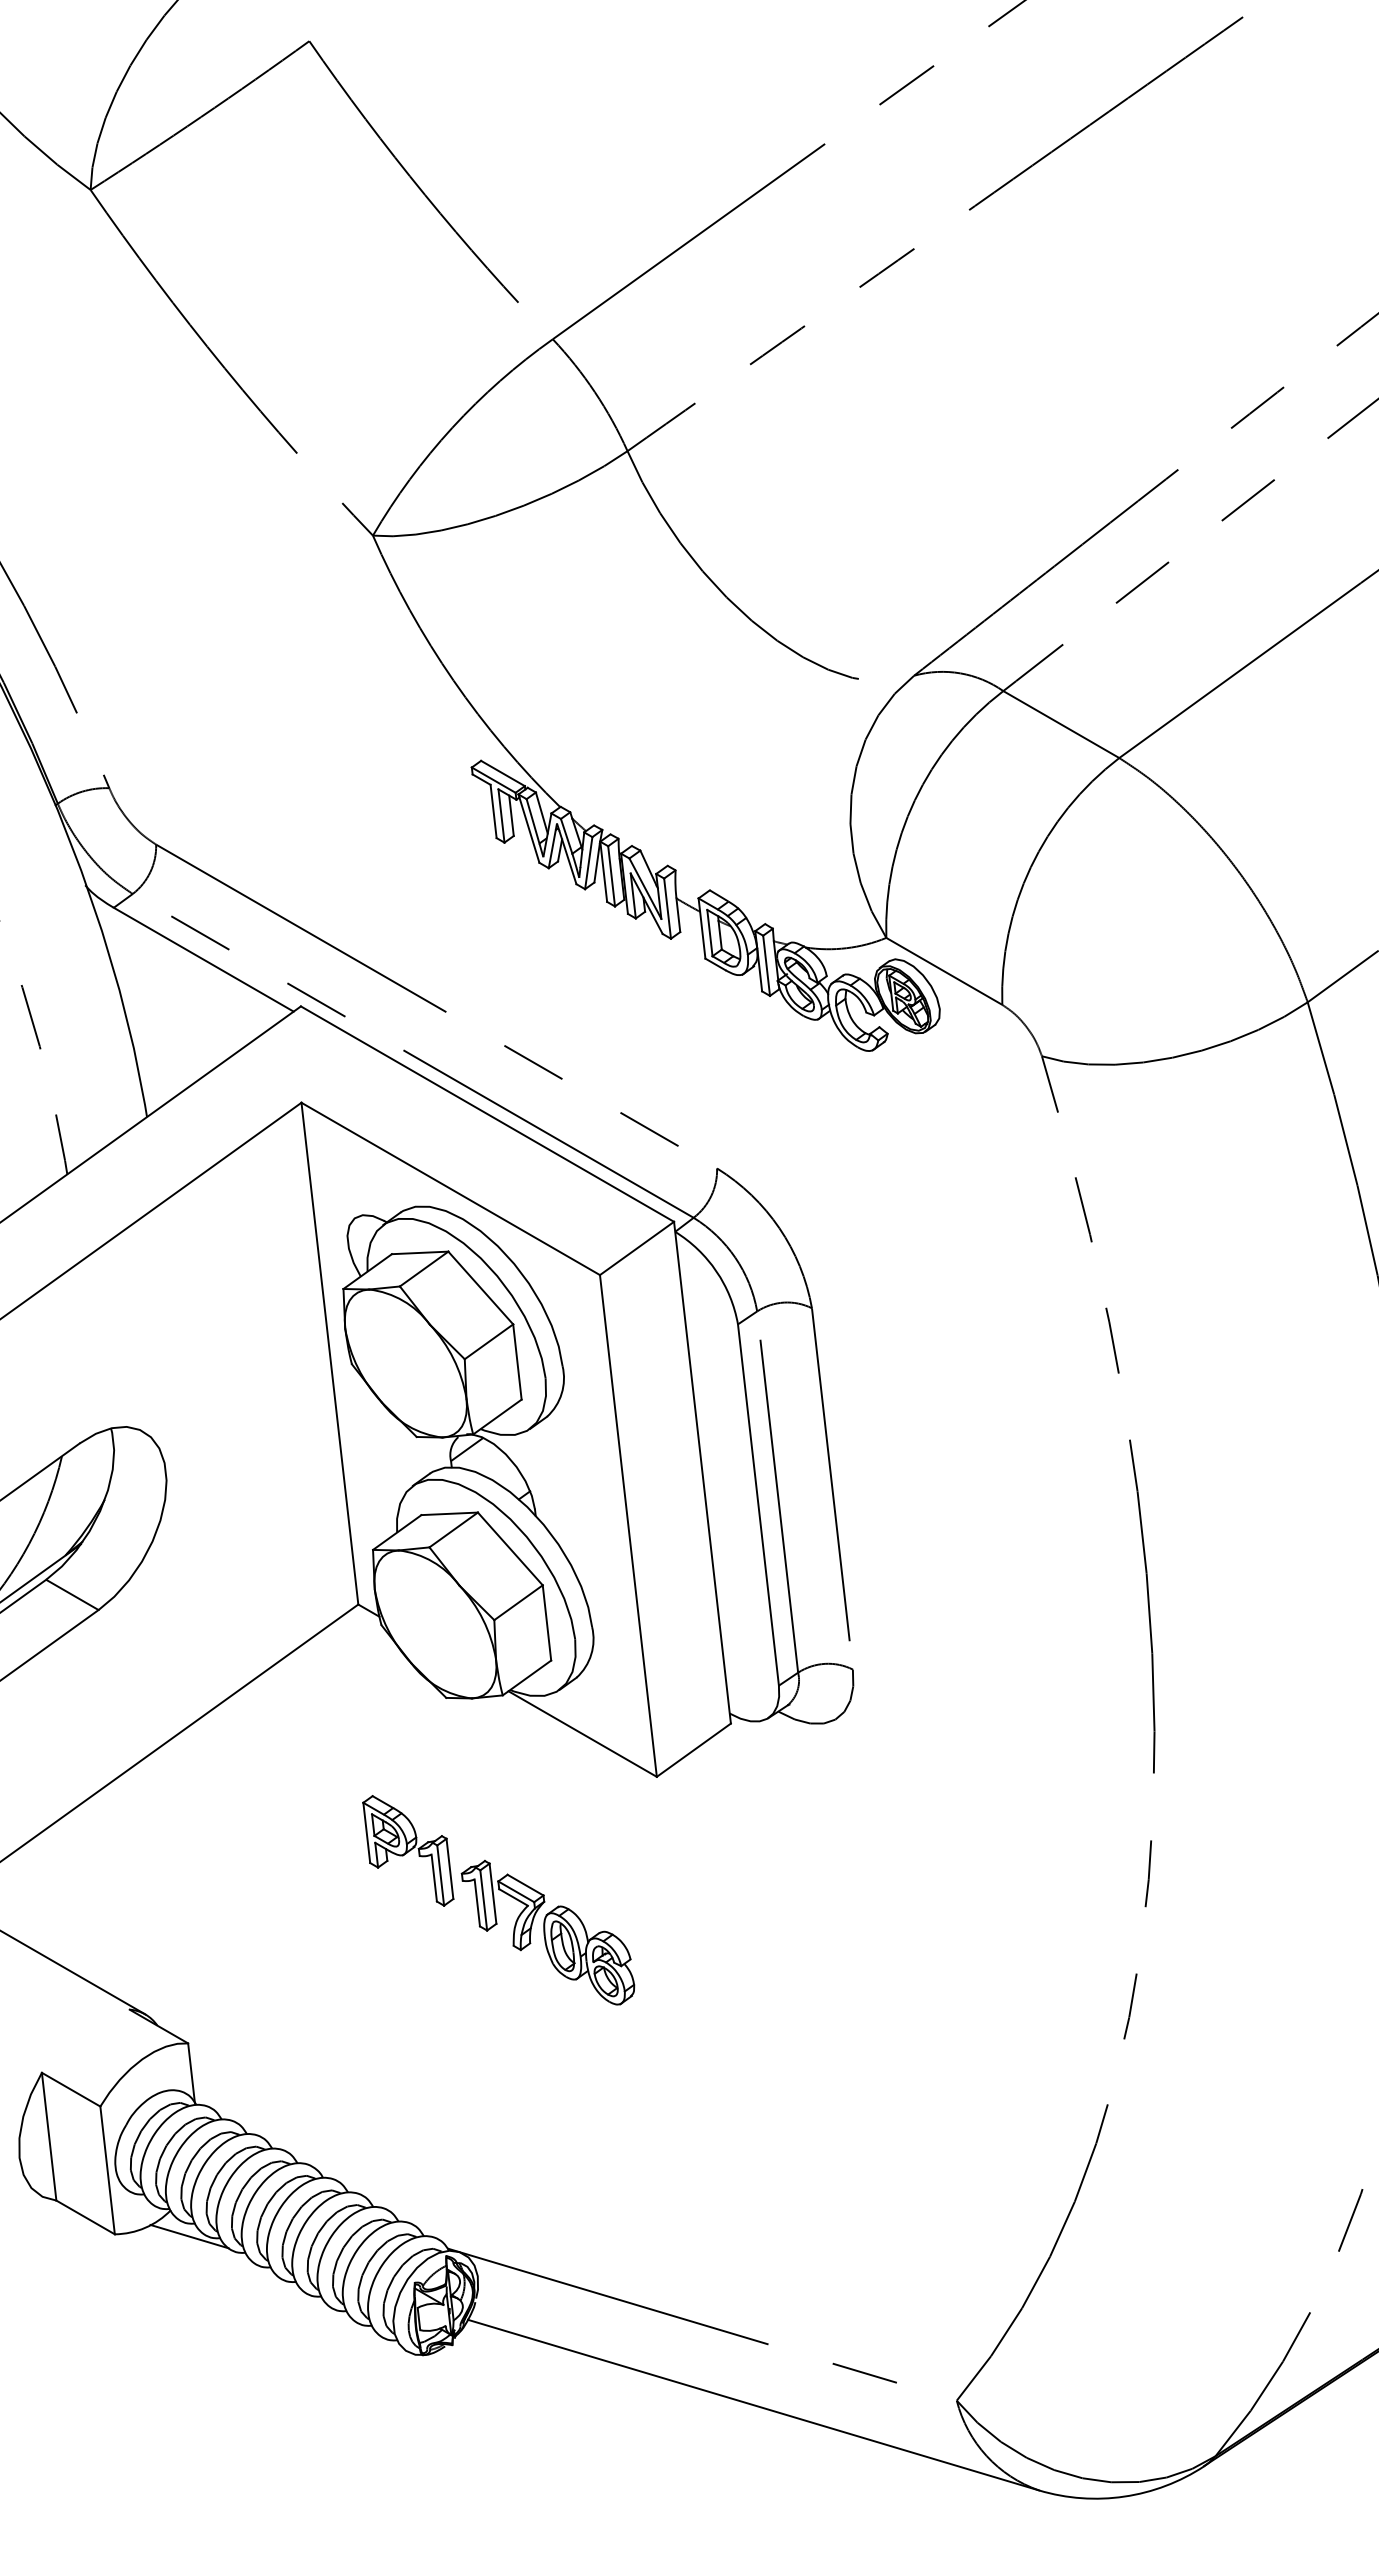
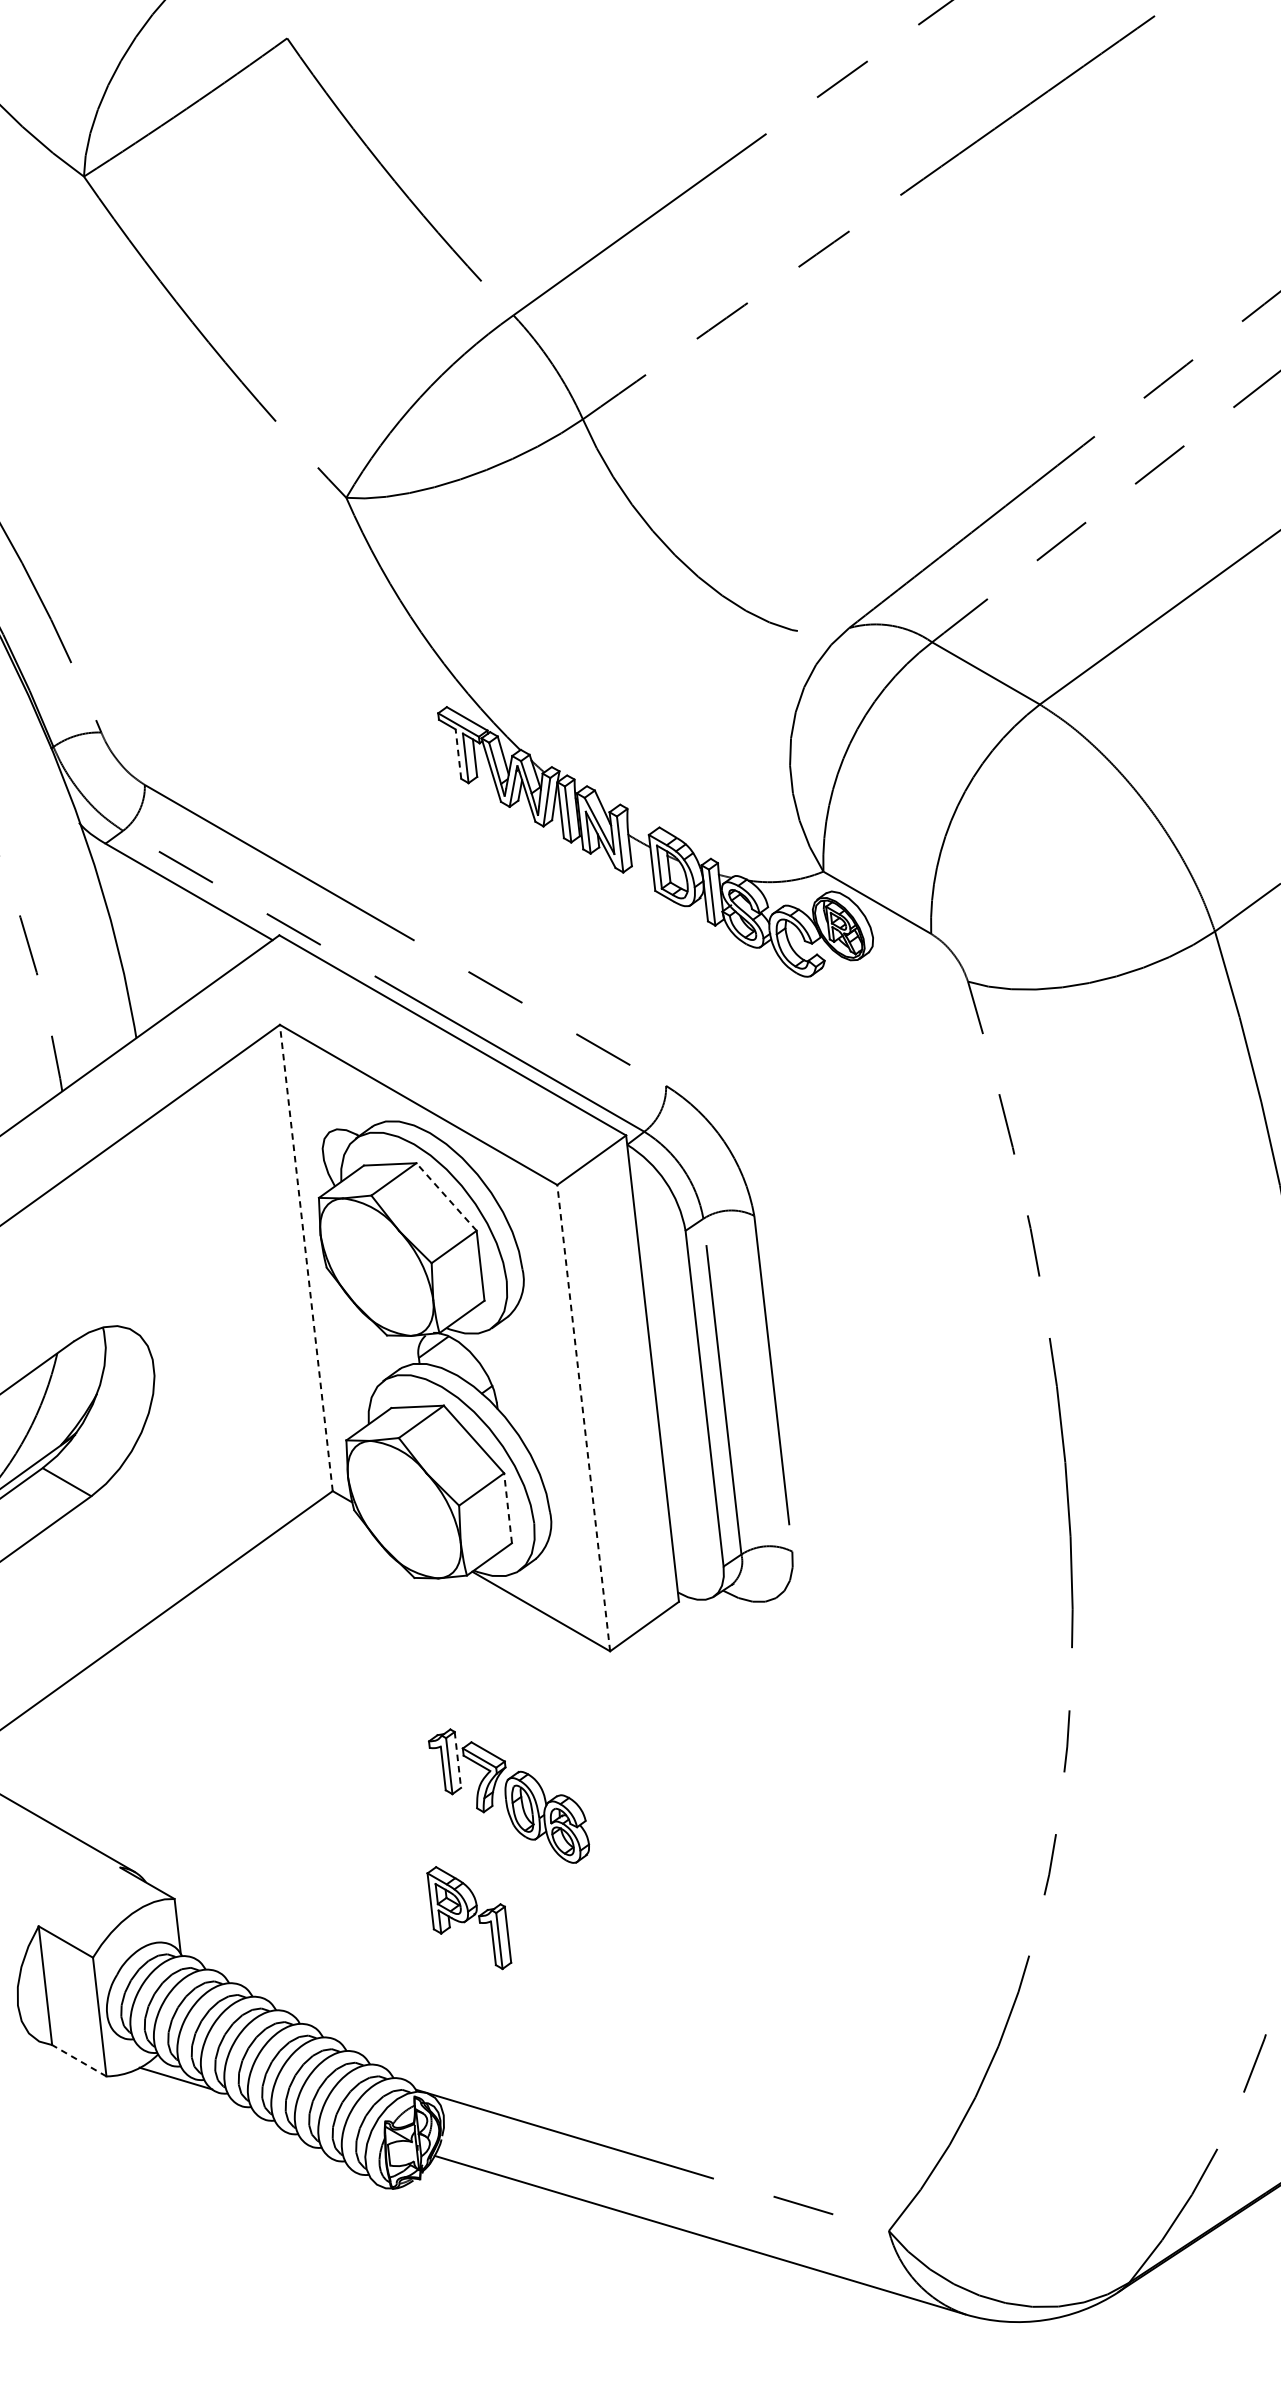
line: (493, 811) -> (458, 754), solid -> dashed
line: (480, 1288) -> (446, 1197), solid -> dashed
line: (329, 1353) -> (305, 1257), solid -> dashed
line: (628, 1525) -> (583, 1417), solid -> dashed
line: (546, 1622) -> (507, 1507), solid -> dashed
part: (408, 1850) -> (469, 1917), moved
line: (493, 1894) -> (458, 1760), solid -> dashed
line: (85, 2217) -> (79, 2060), solid -> dashed

